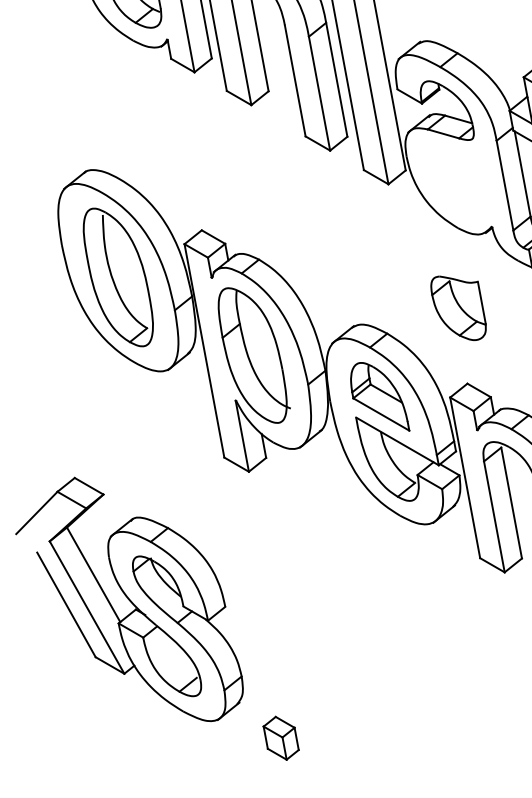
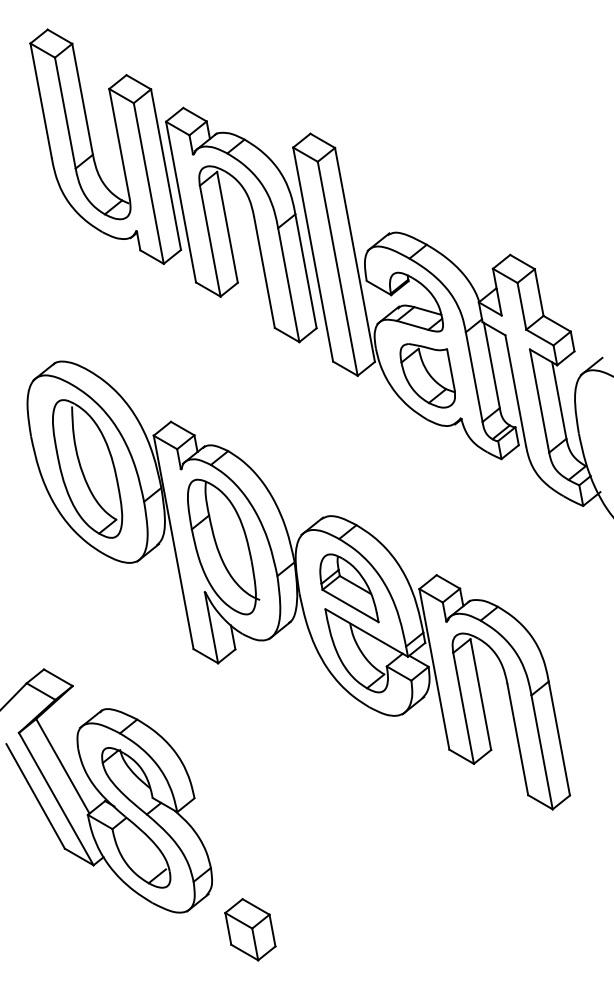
part: (458, 308) -> (427, 375), moved
part: (281, 738) -> (250, 929), size x1.43

